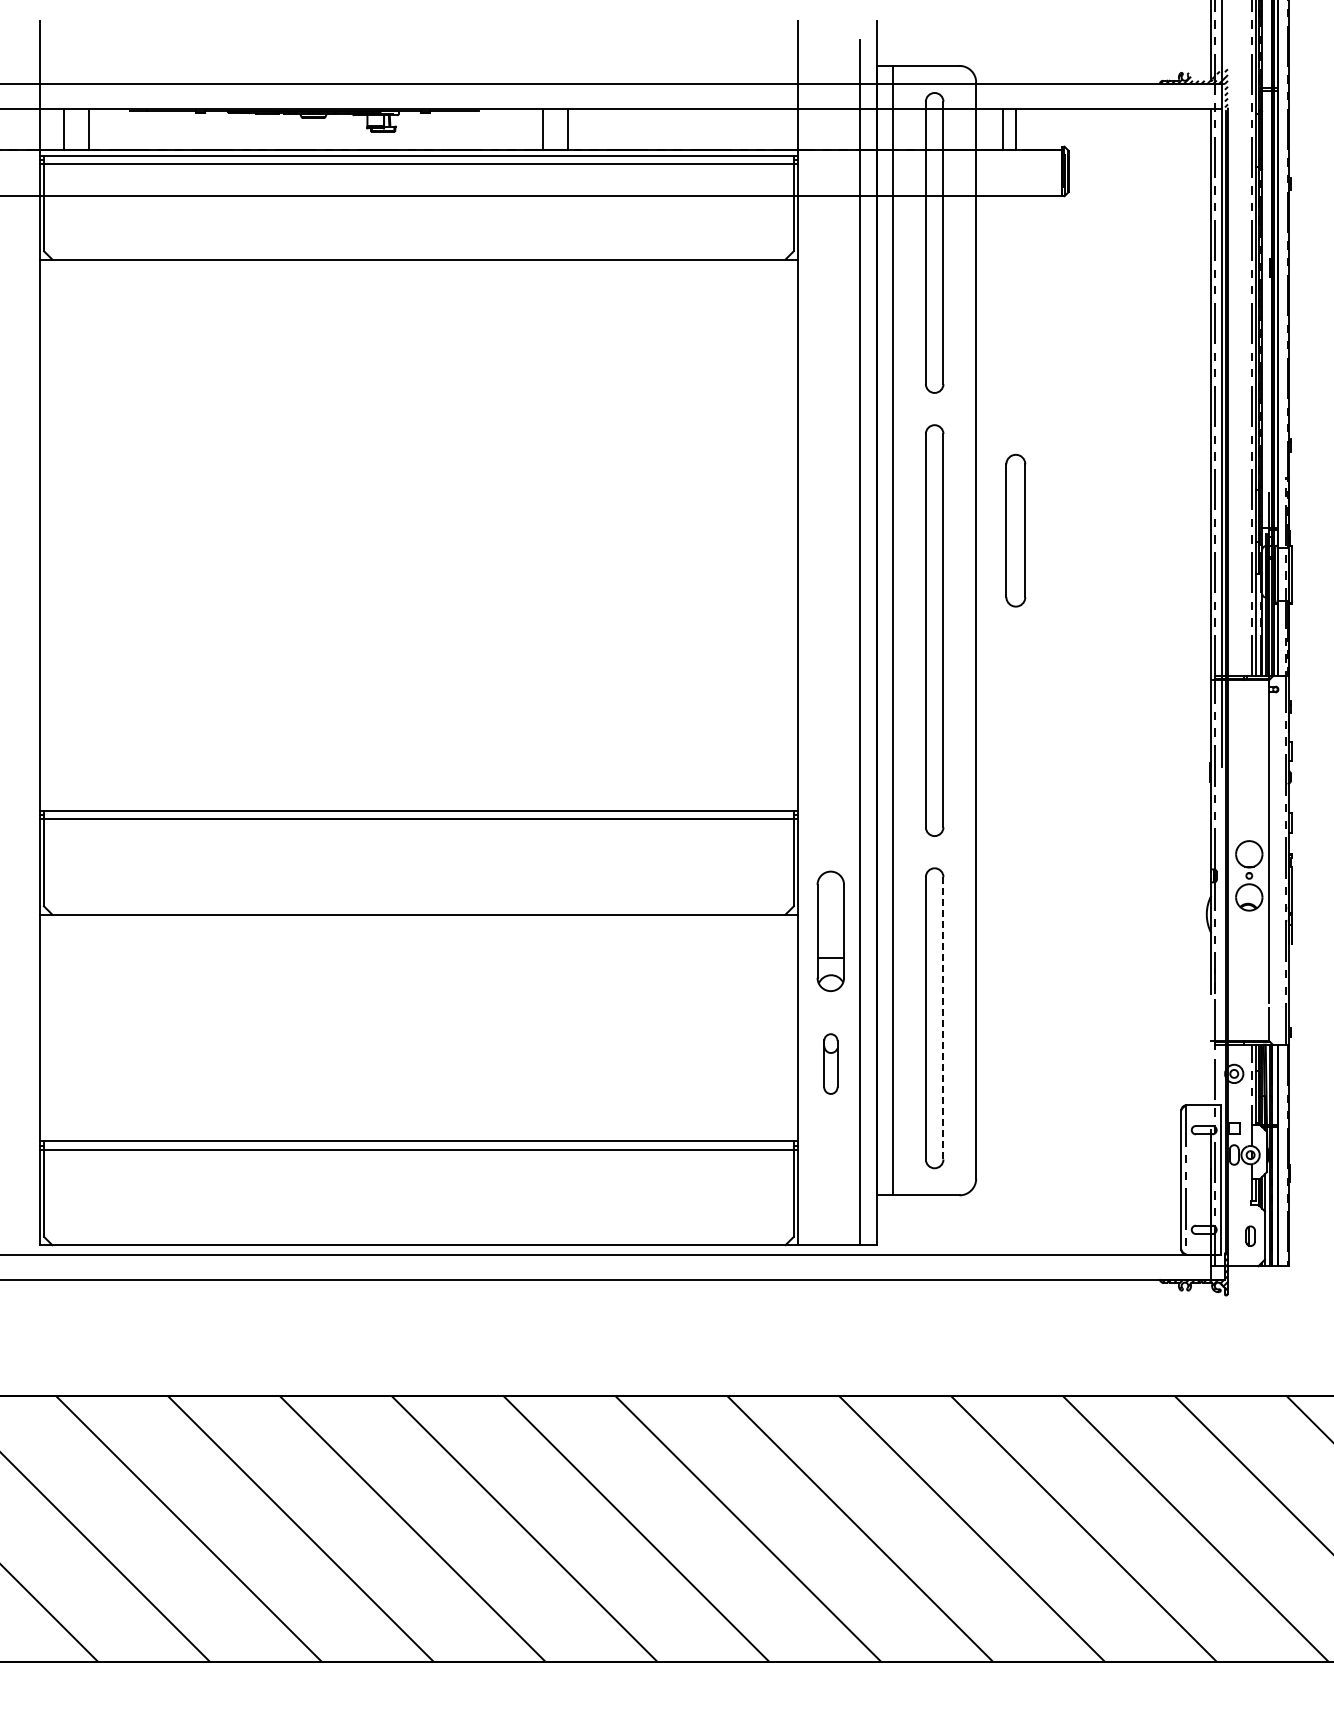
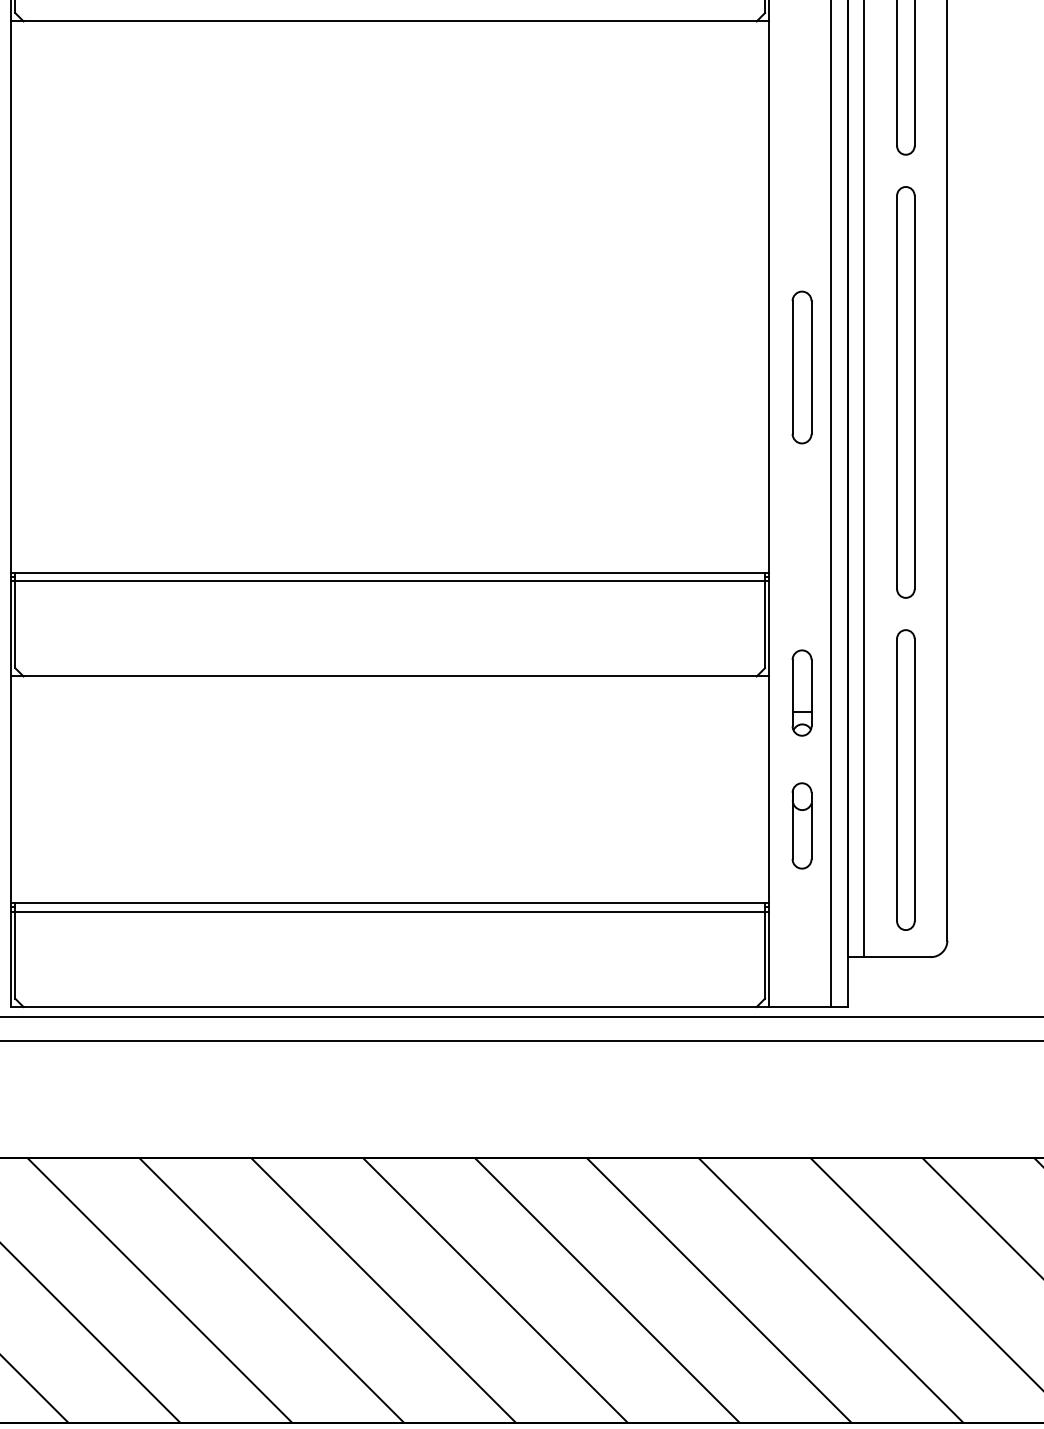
part: (1015, 530) -> (801, 367), moved
part: (830, 930) -> (801, 692), size x0.71
line: (943, 1018) -> (914, 780), dashed -> solid
part: (830, 1063) -> (801, 825), size x1.43

